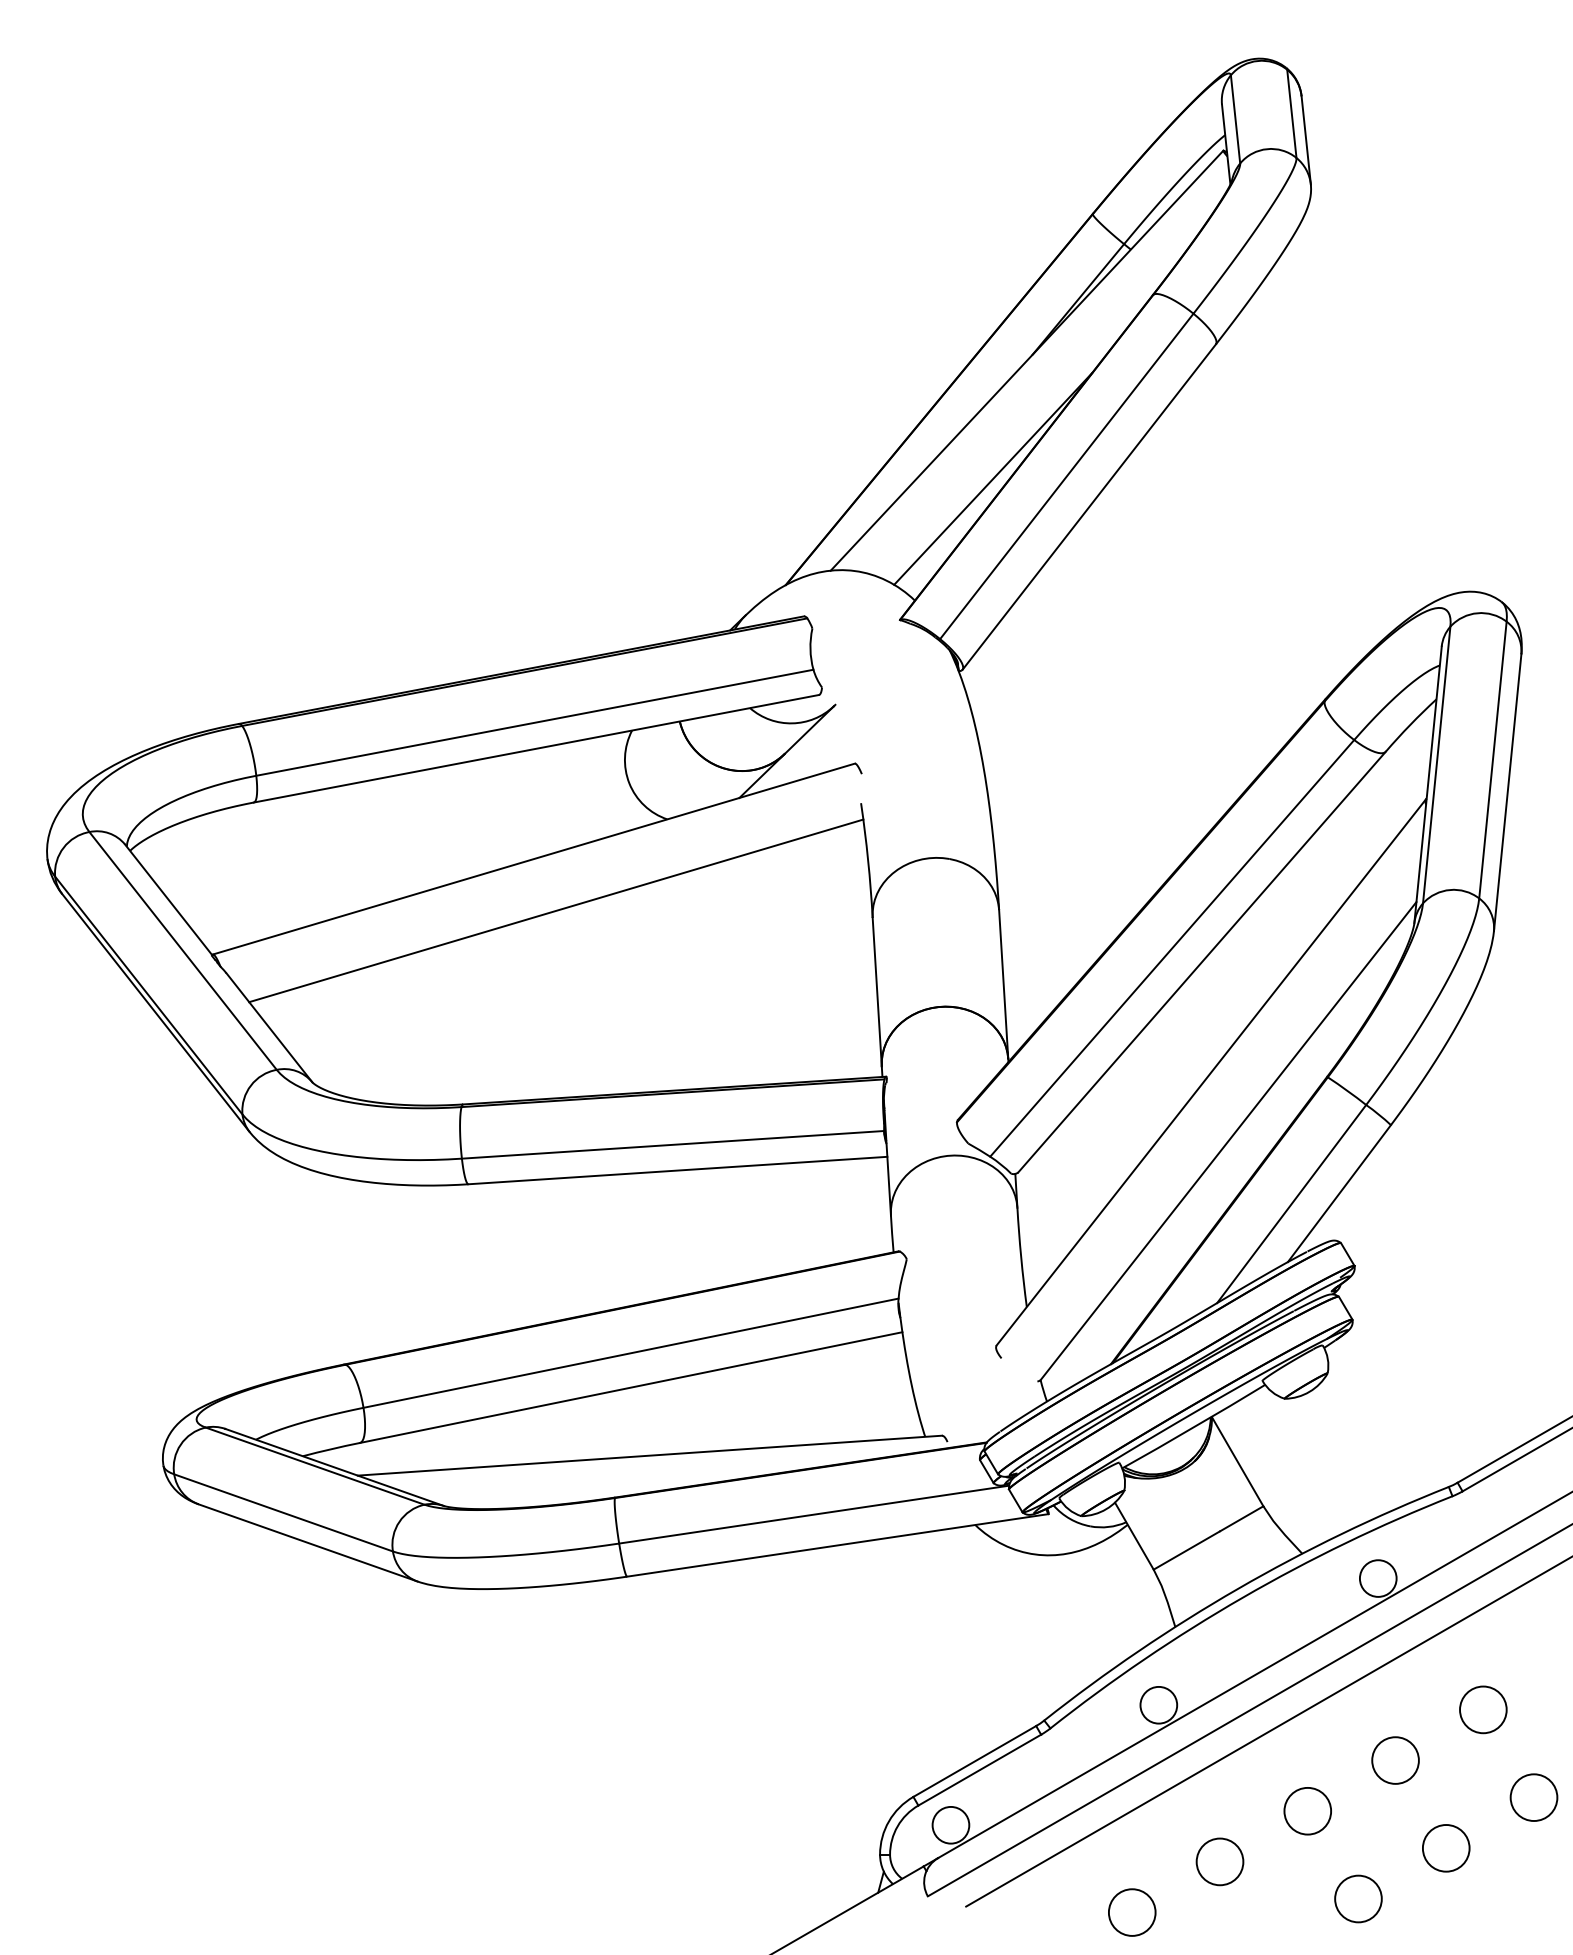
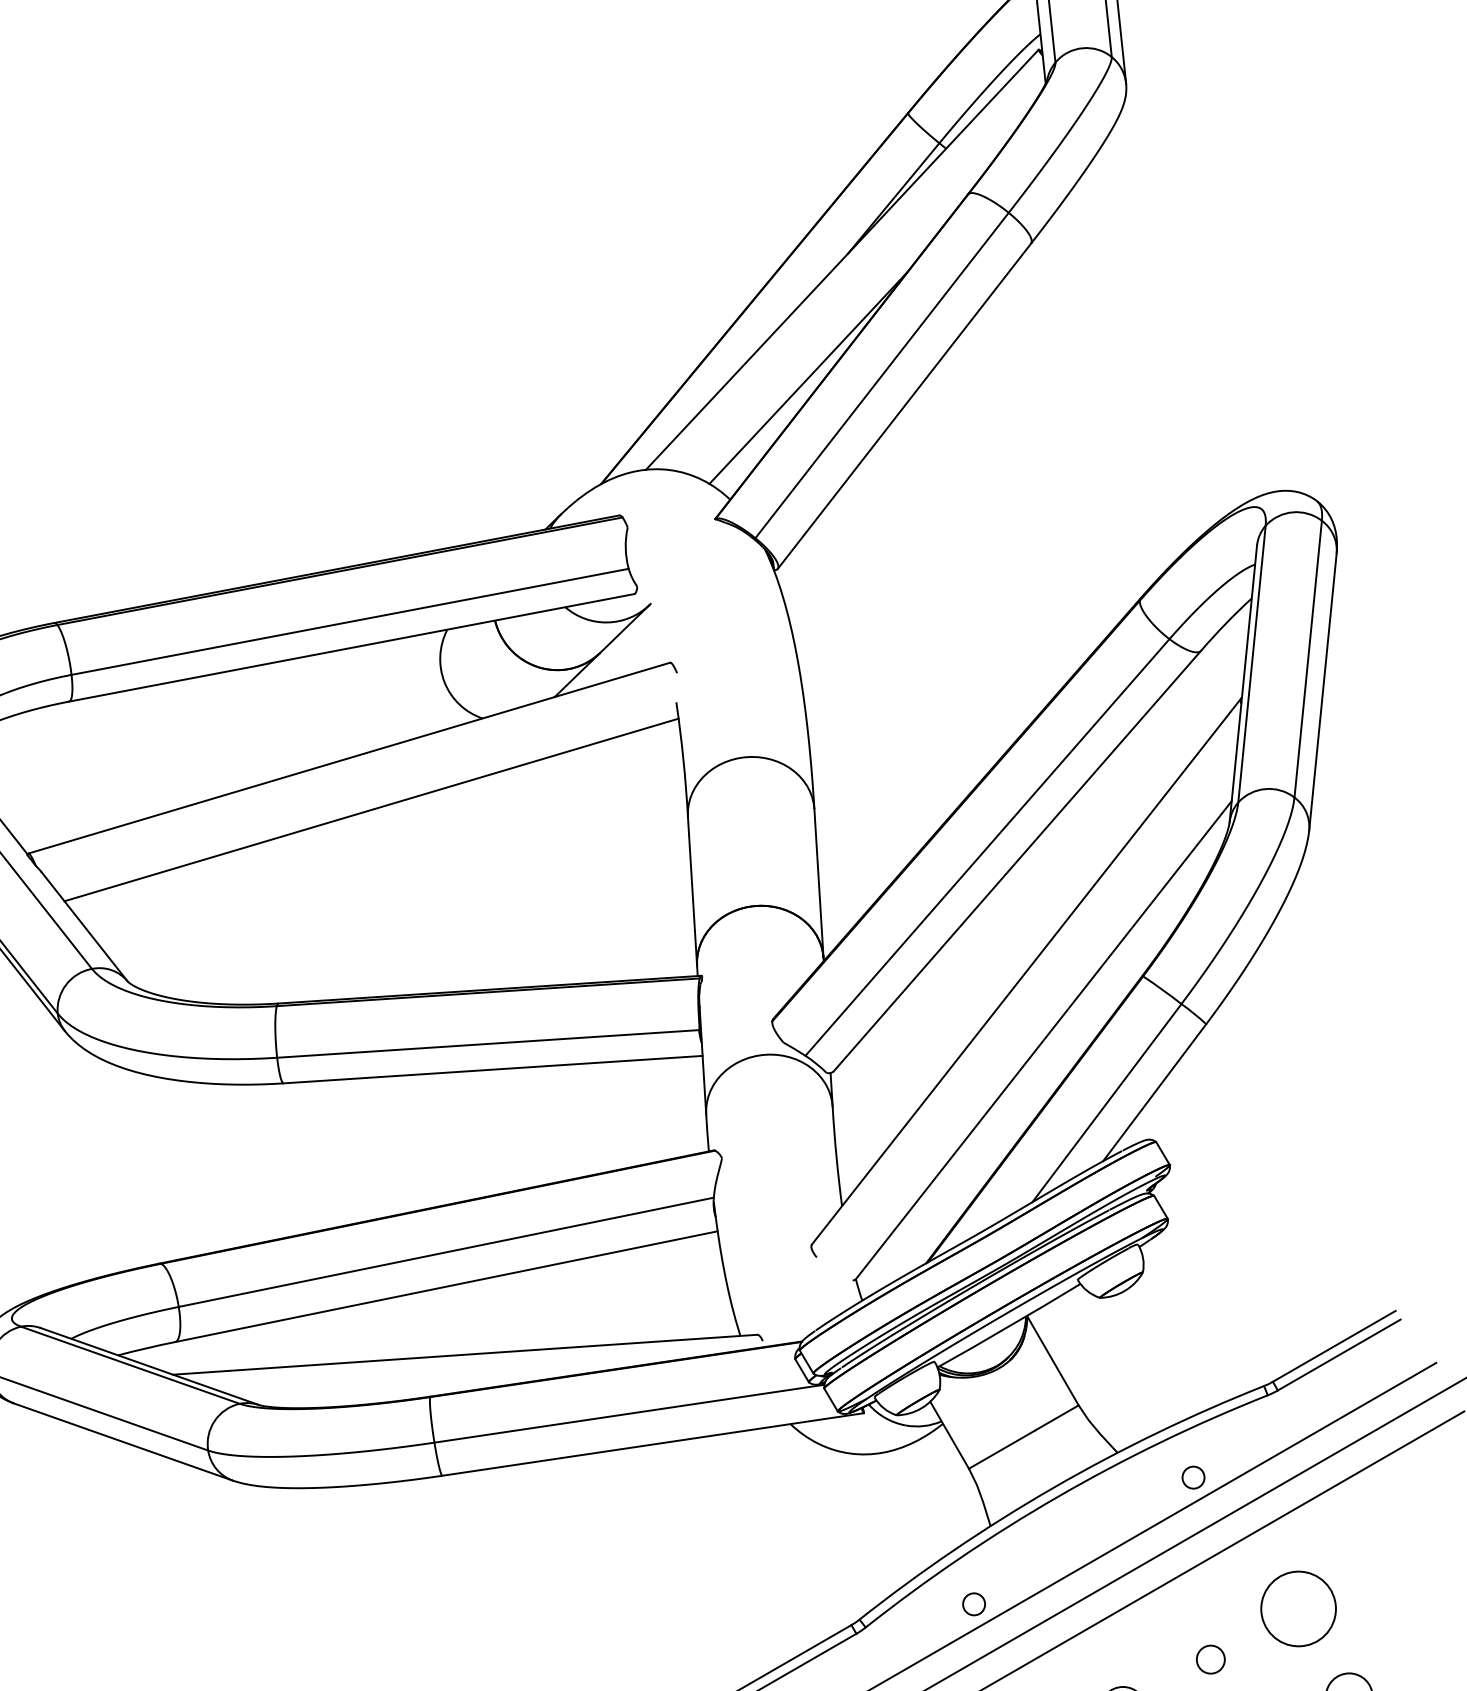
circle: (1377, 1578) -> (1192, 1477), size x0.6
circle: (1158, 1704) -> (973, 1603), size x0.6
circle: (1483, 1709) -> (1298, 1608), size x1.6
circle: (1395, 1760) -> (1210, 1659), size x0.6

